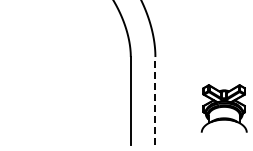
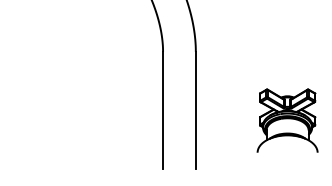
line: (155, 100) -> (195, 109), dashed -> solid

